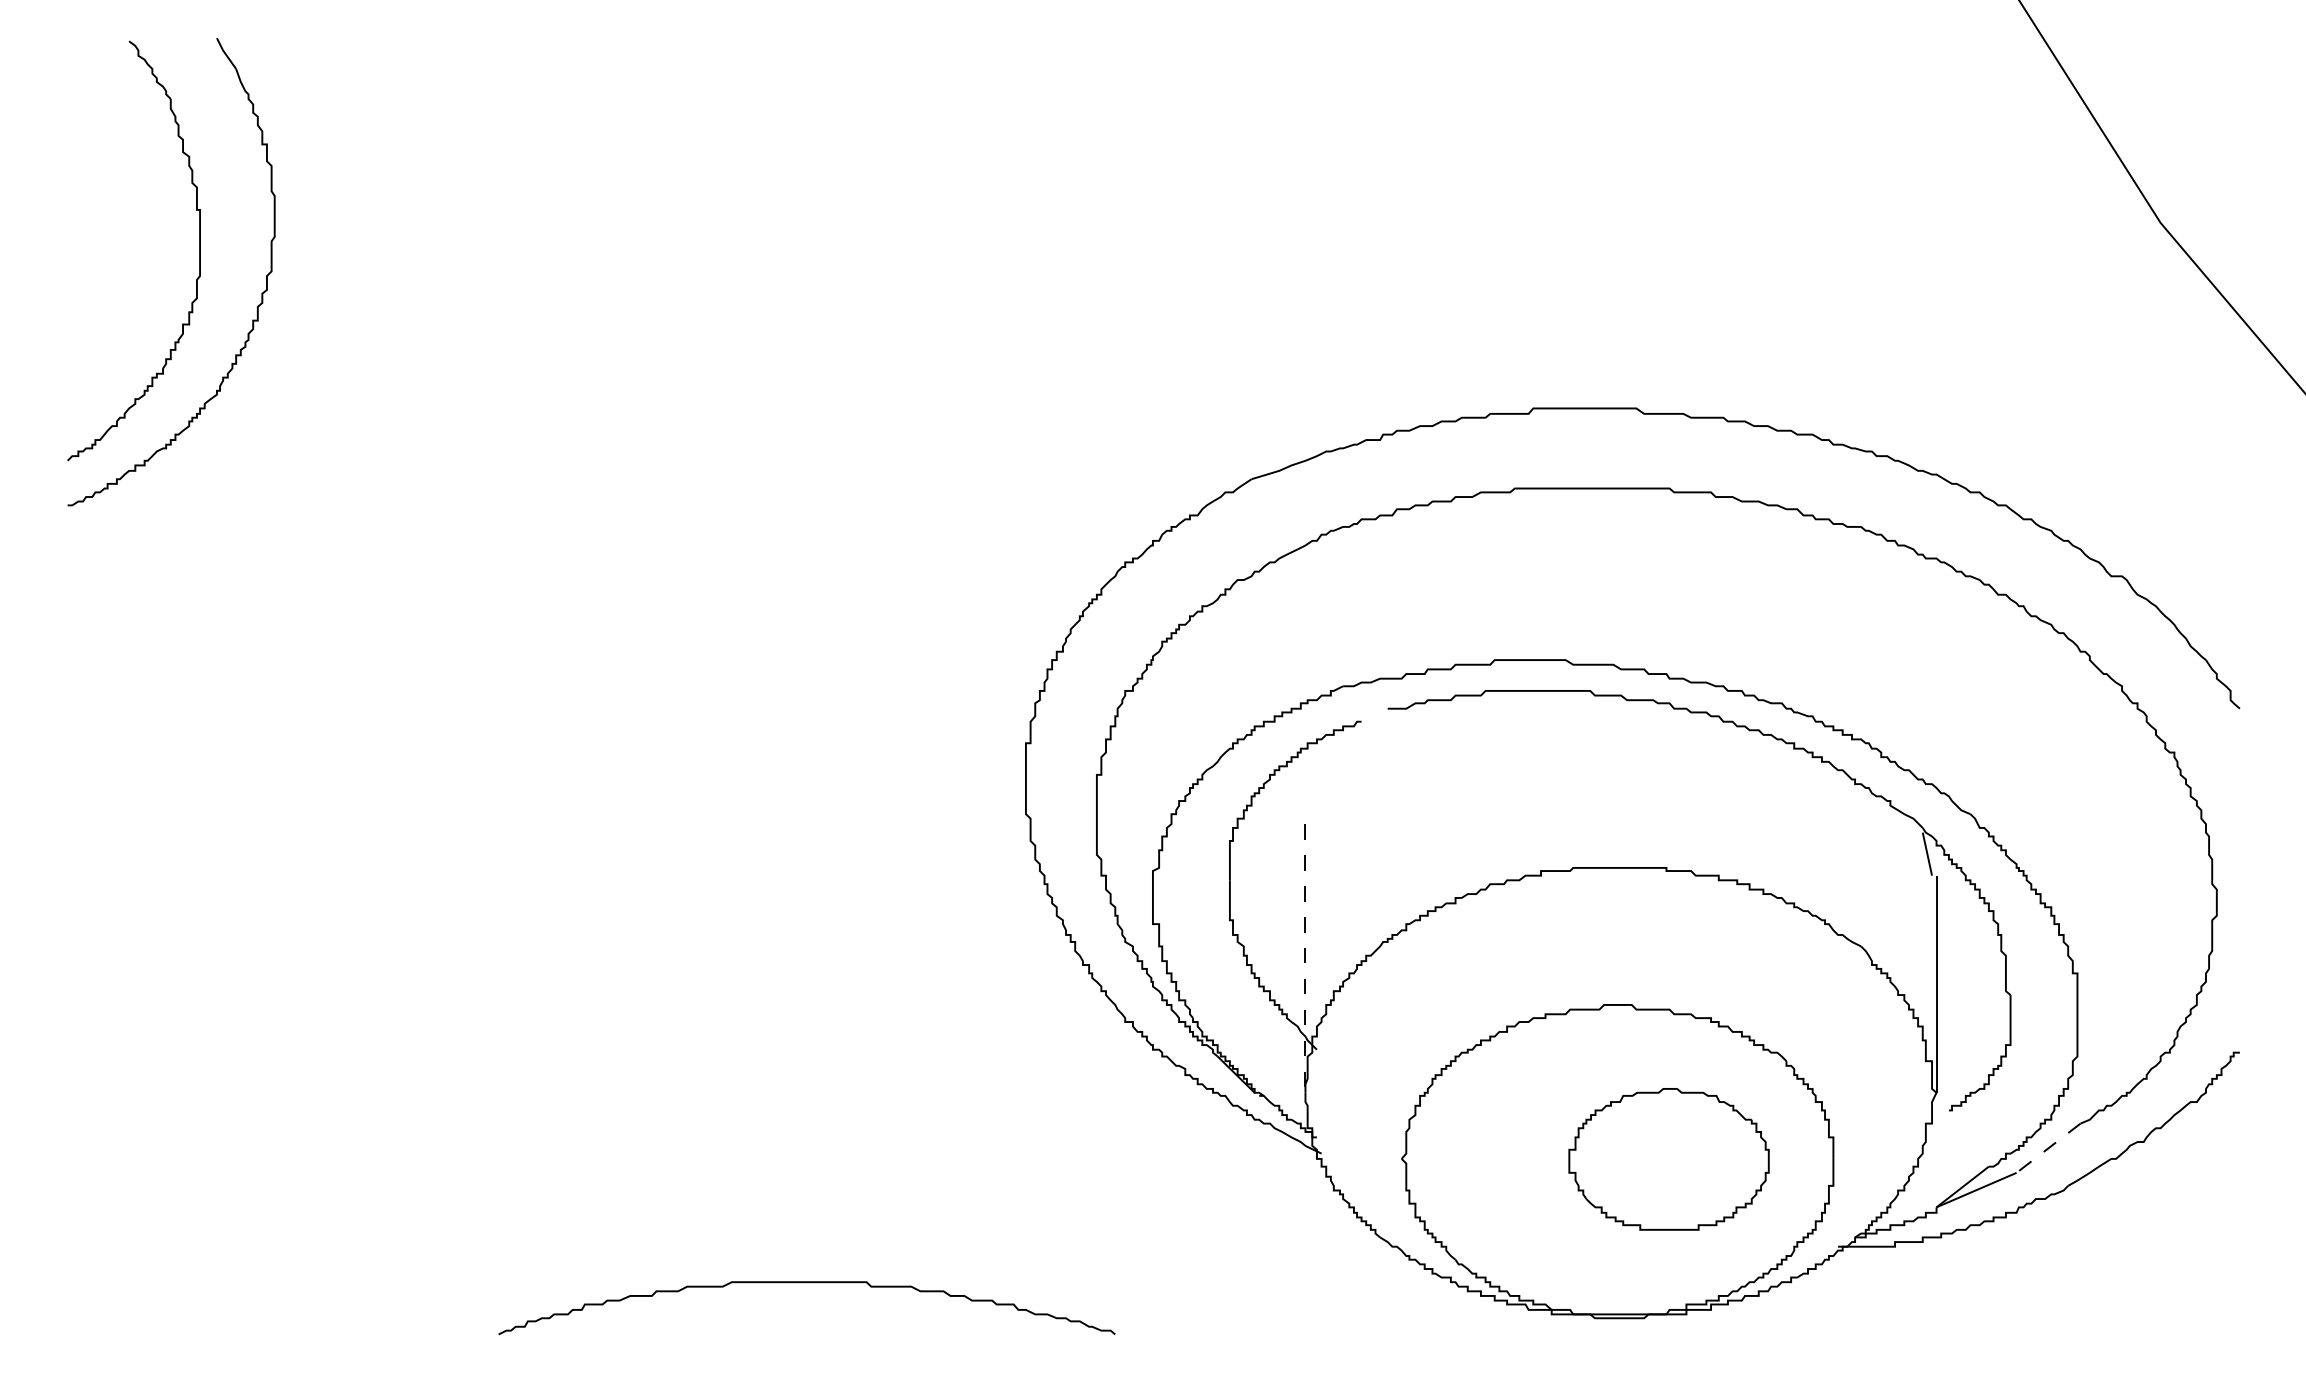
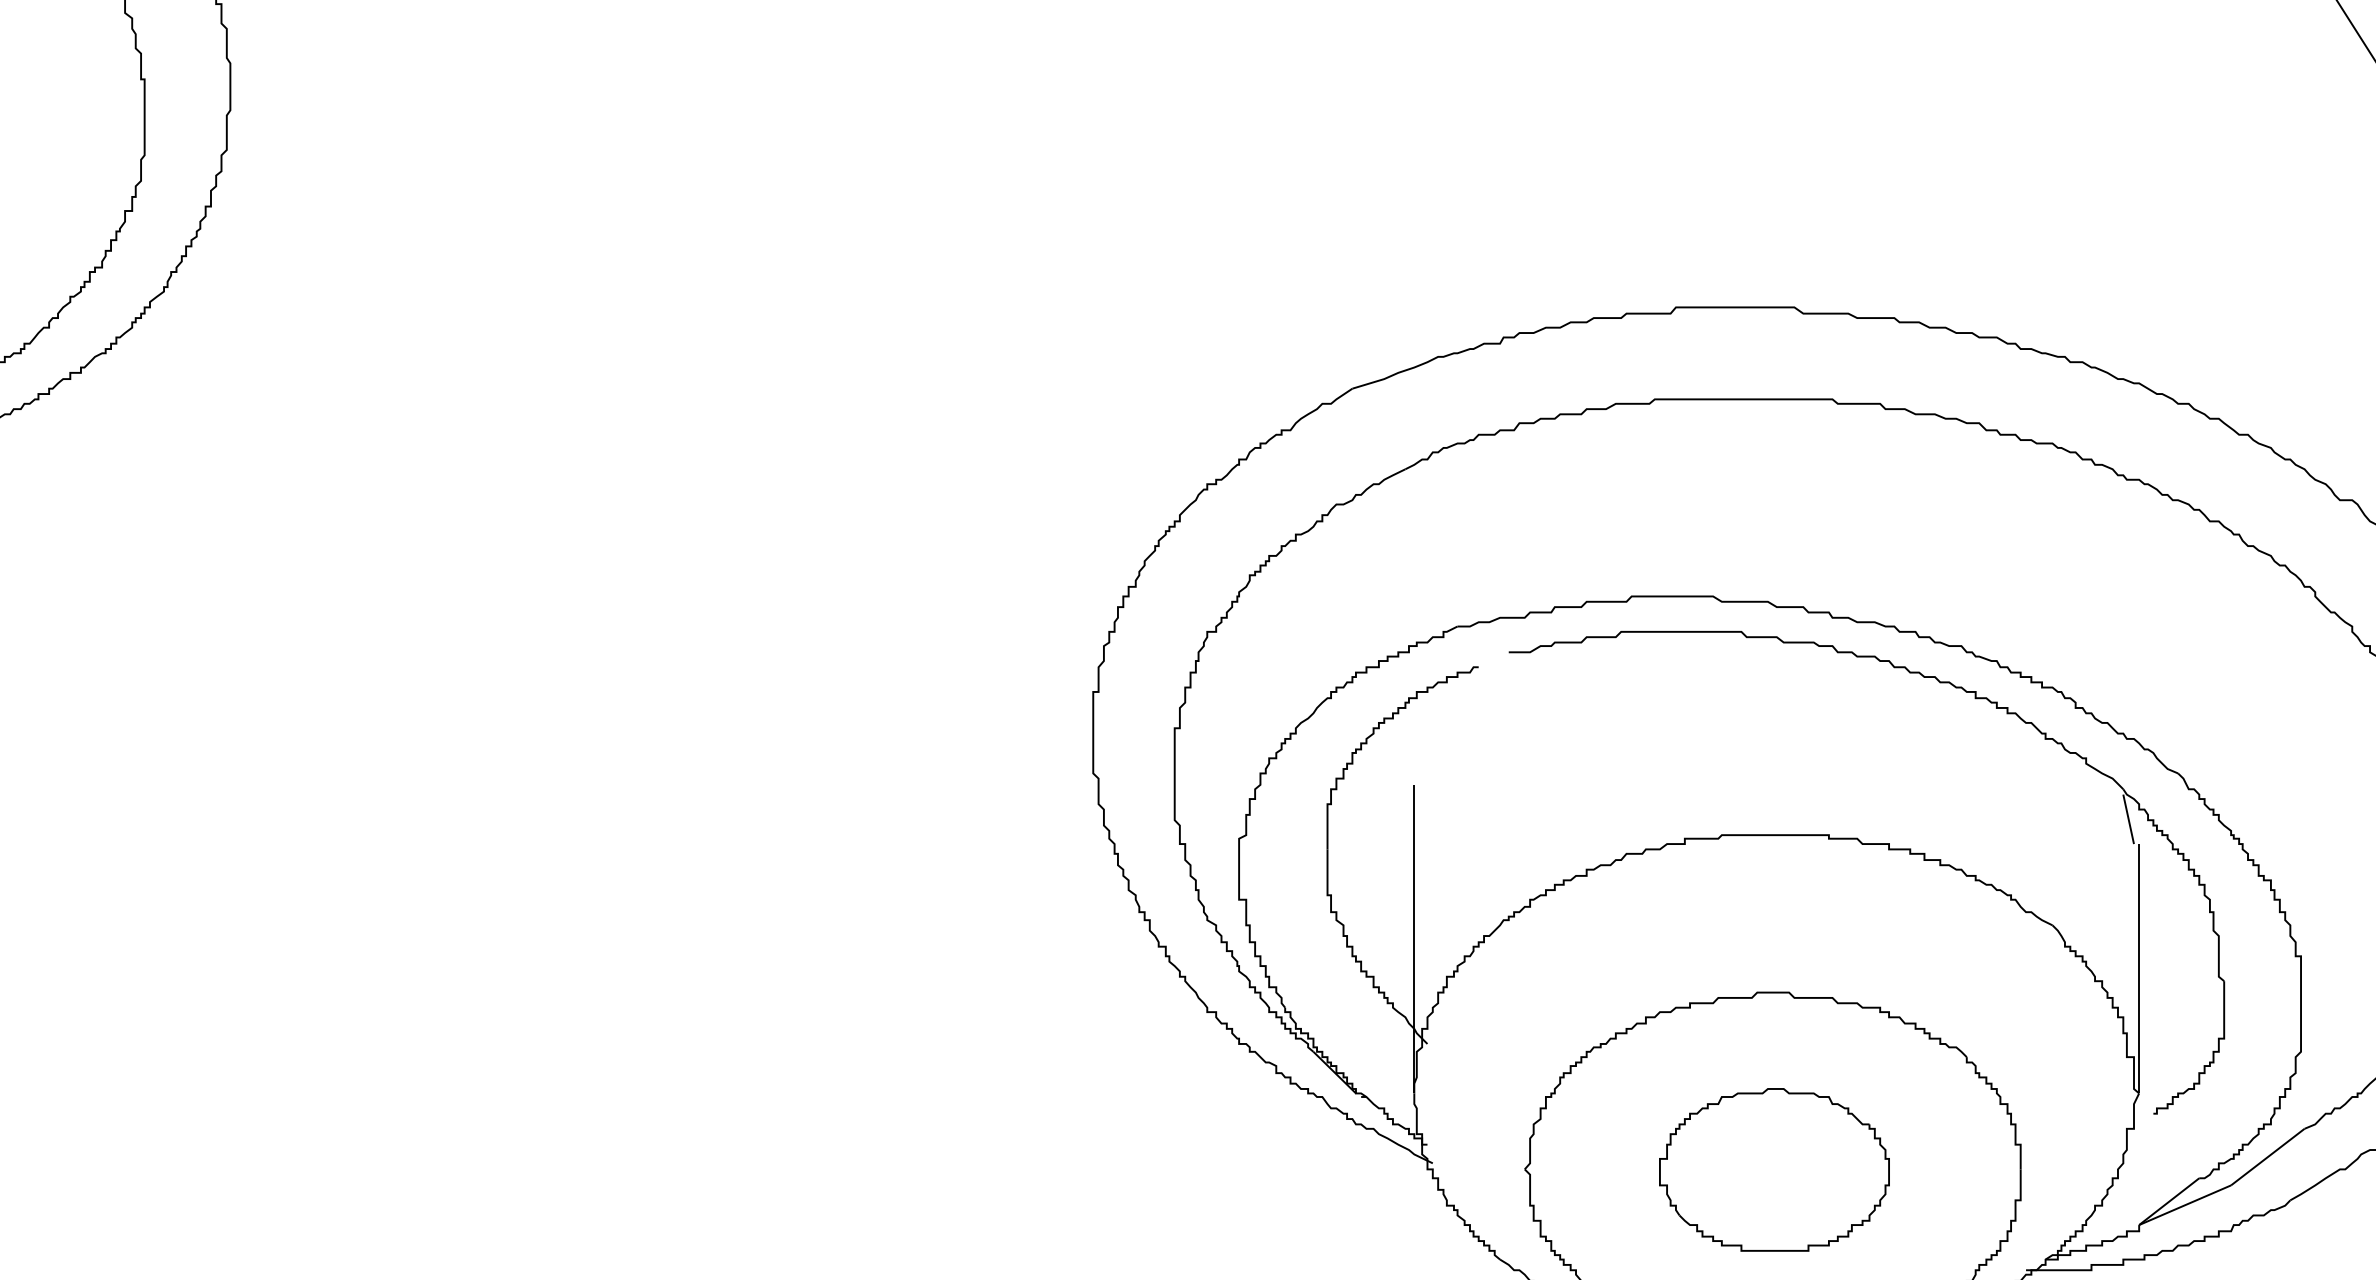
line: (1305, 958) -> (1414, 939), dashed -> solid
line: (2048, 1148) -> (2267, 1157), dashed -> solid
part: (1668, 1159) -> (1773, 1170), moved

